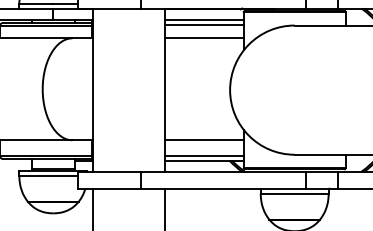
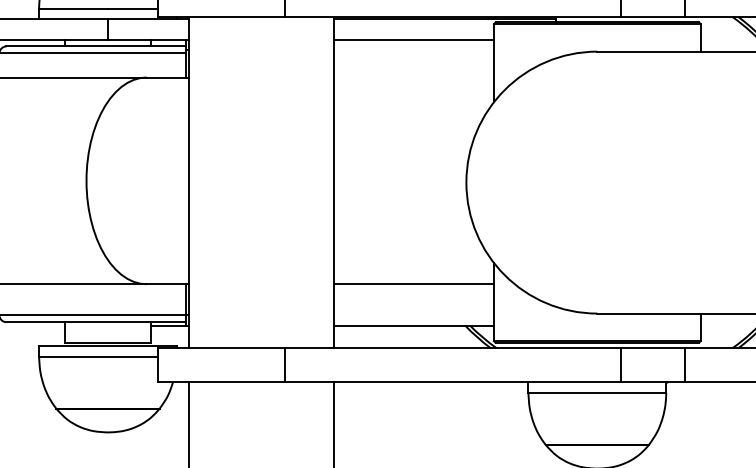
line: (203, 24) -> (412, 49), removed
line: (203, 38) -> (412, 77), removed
line: (203, 155) -> (412, 315), removed

